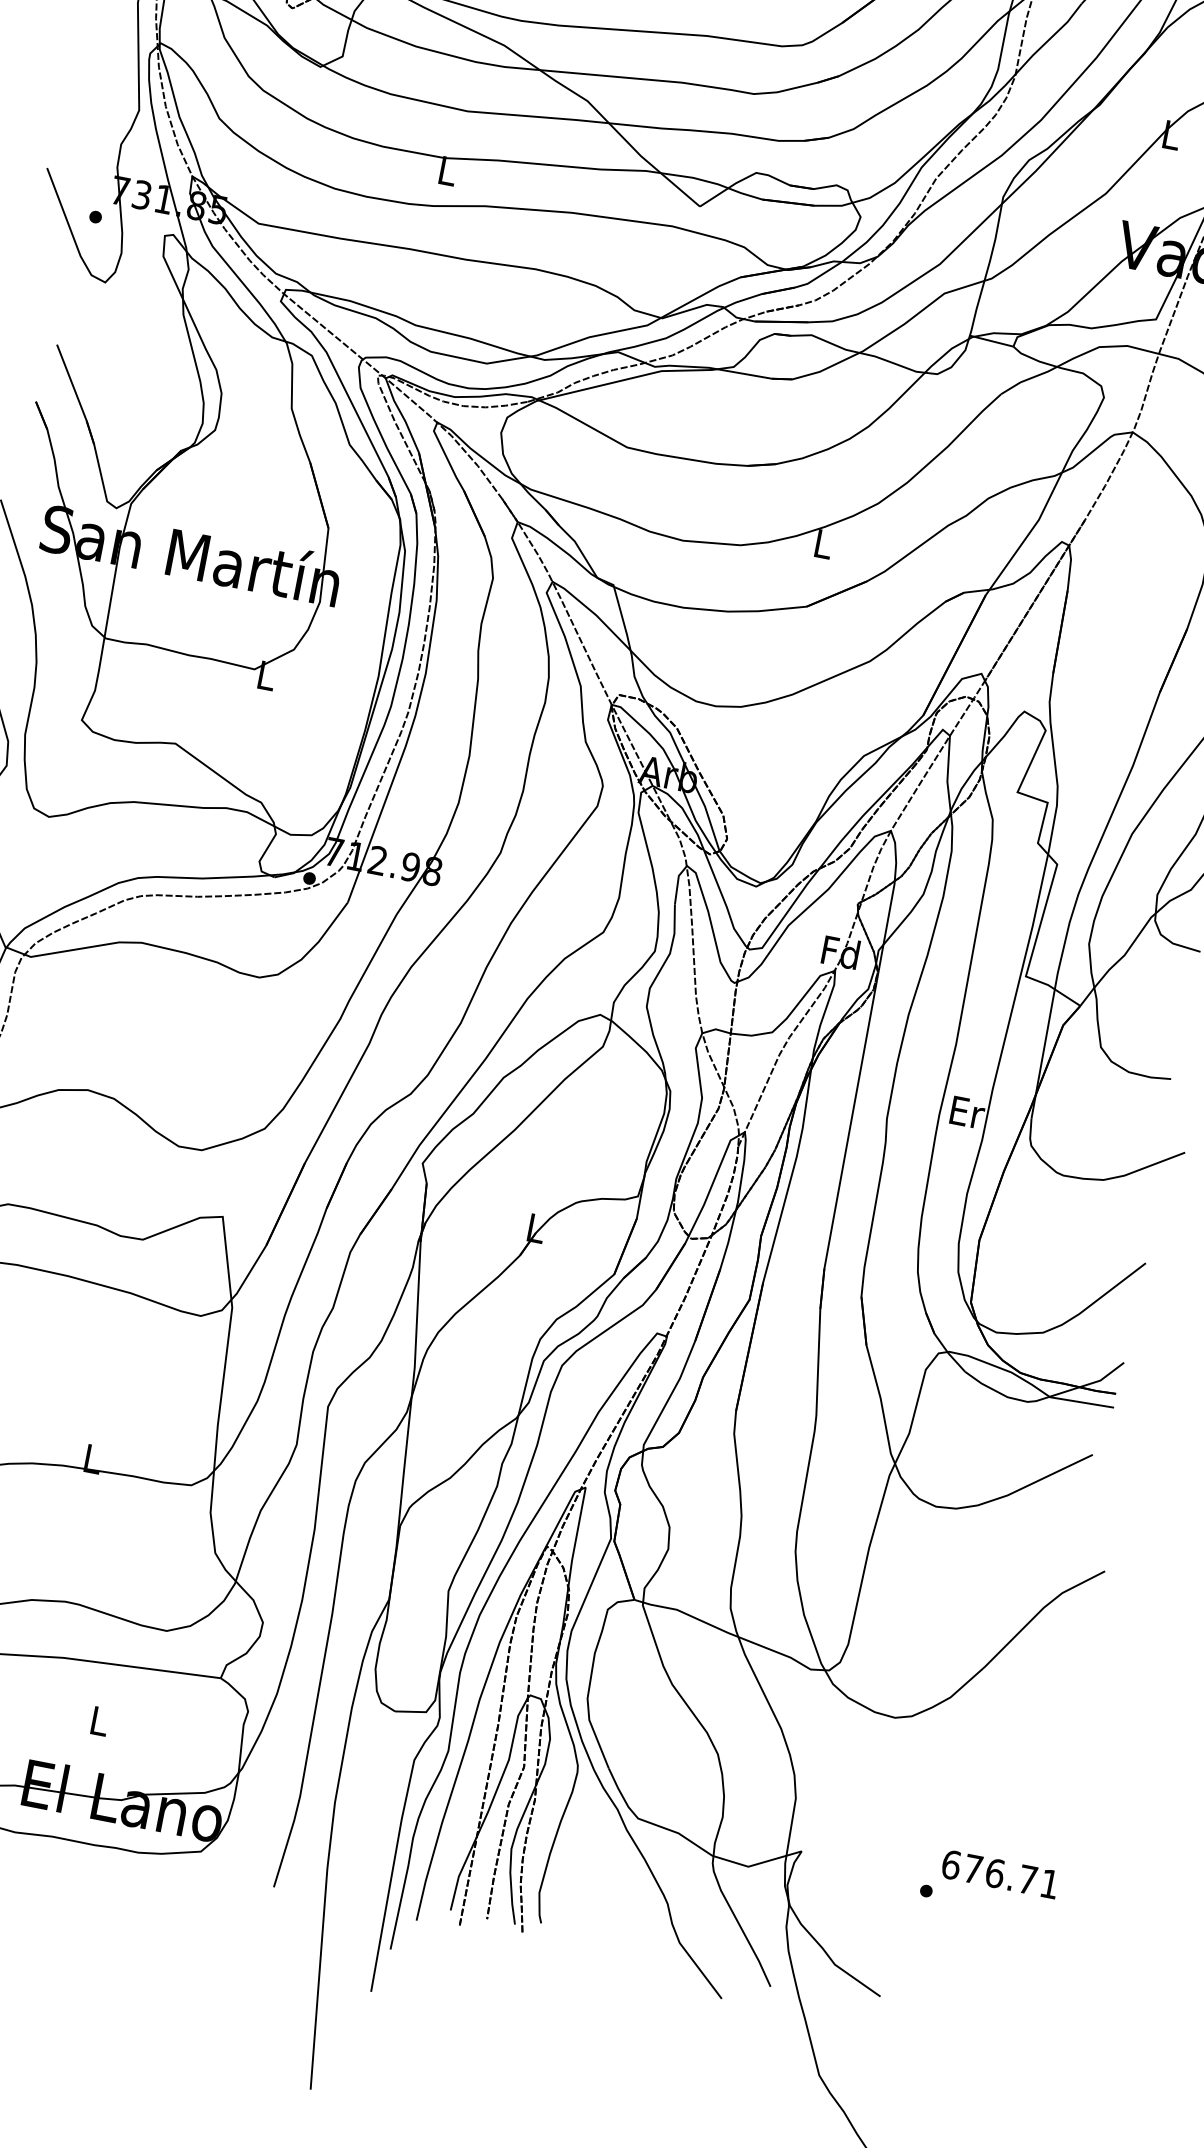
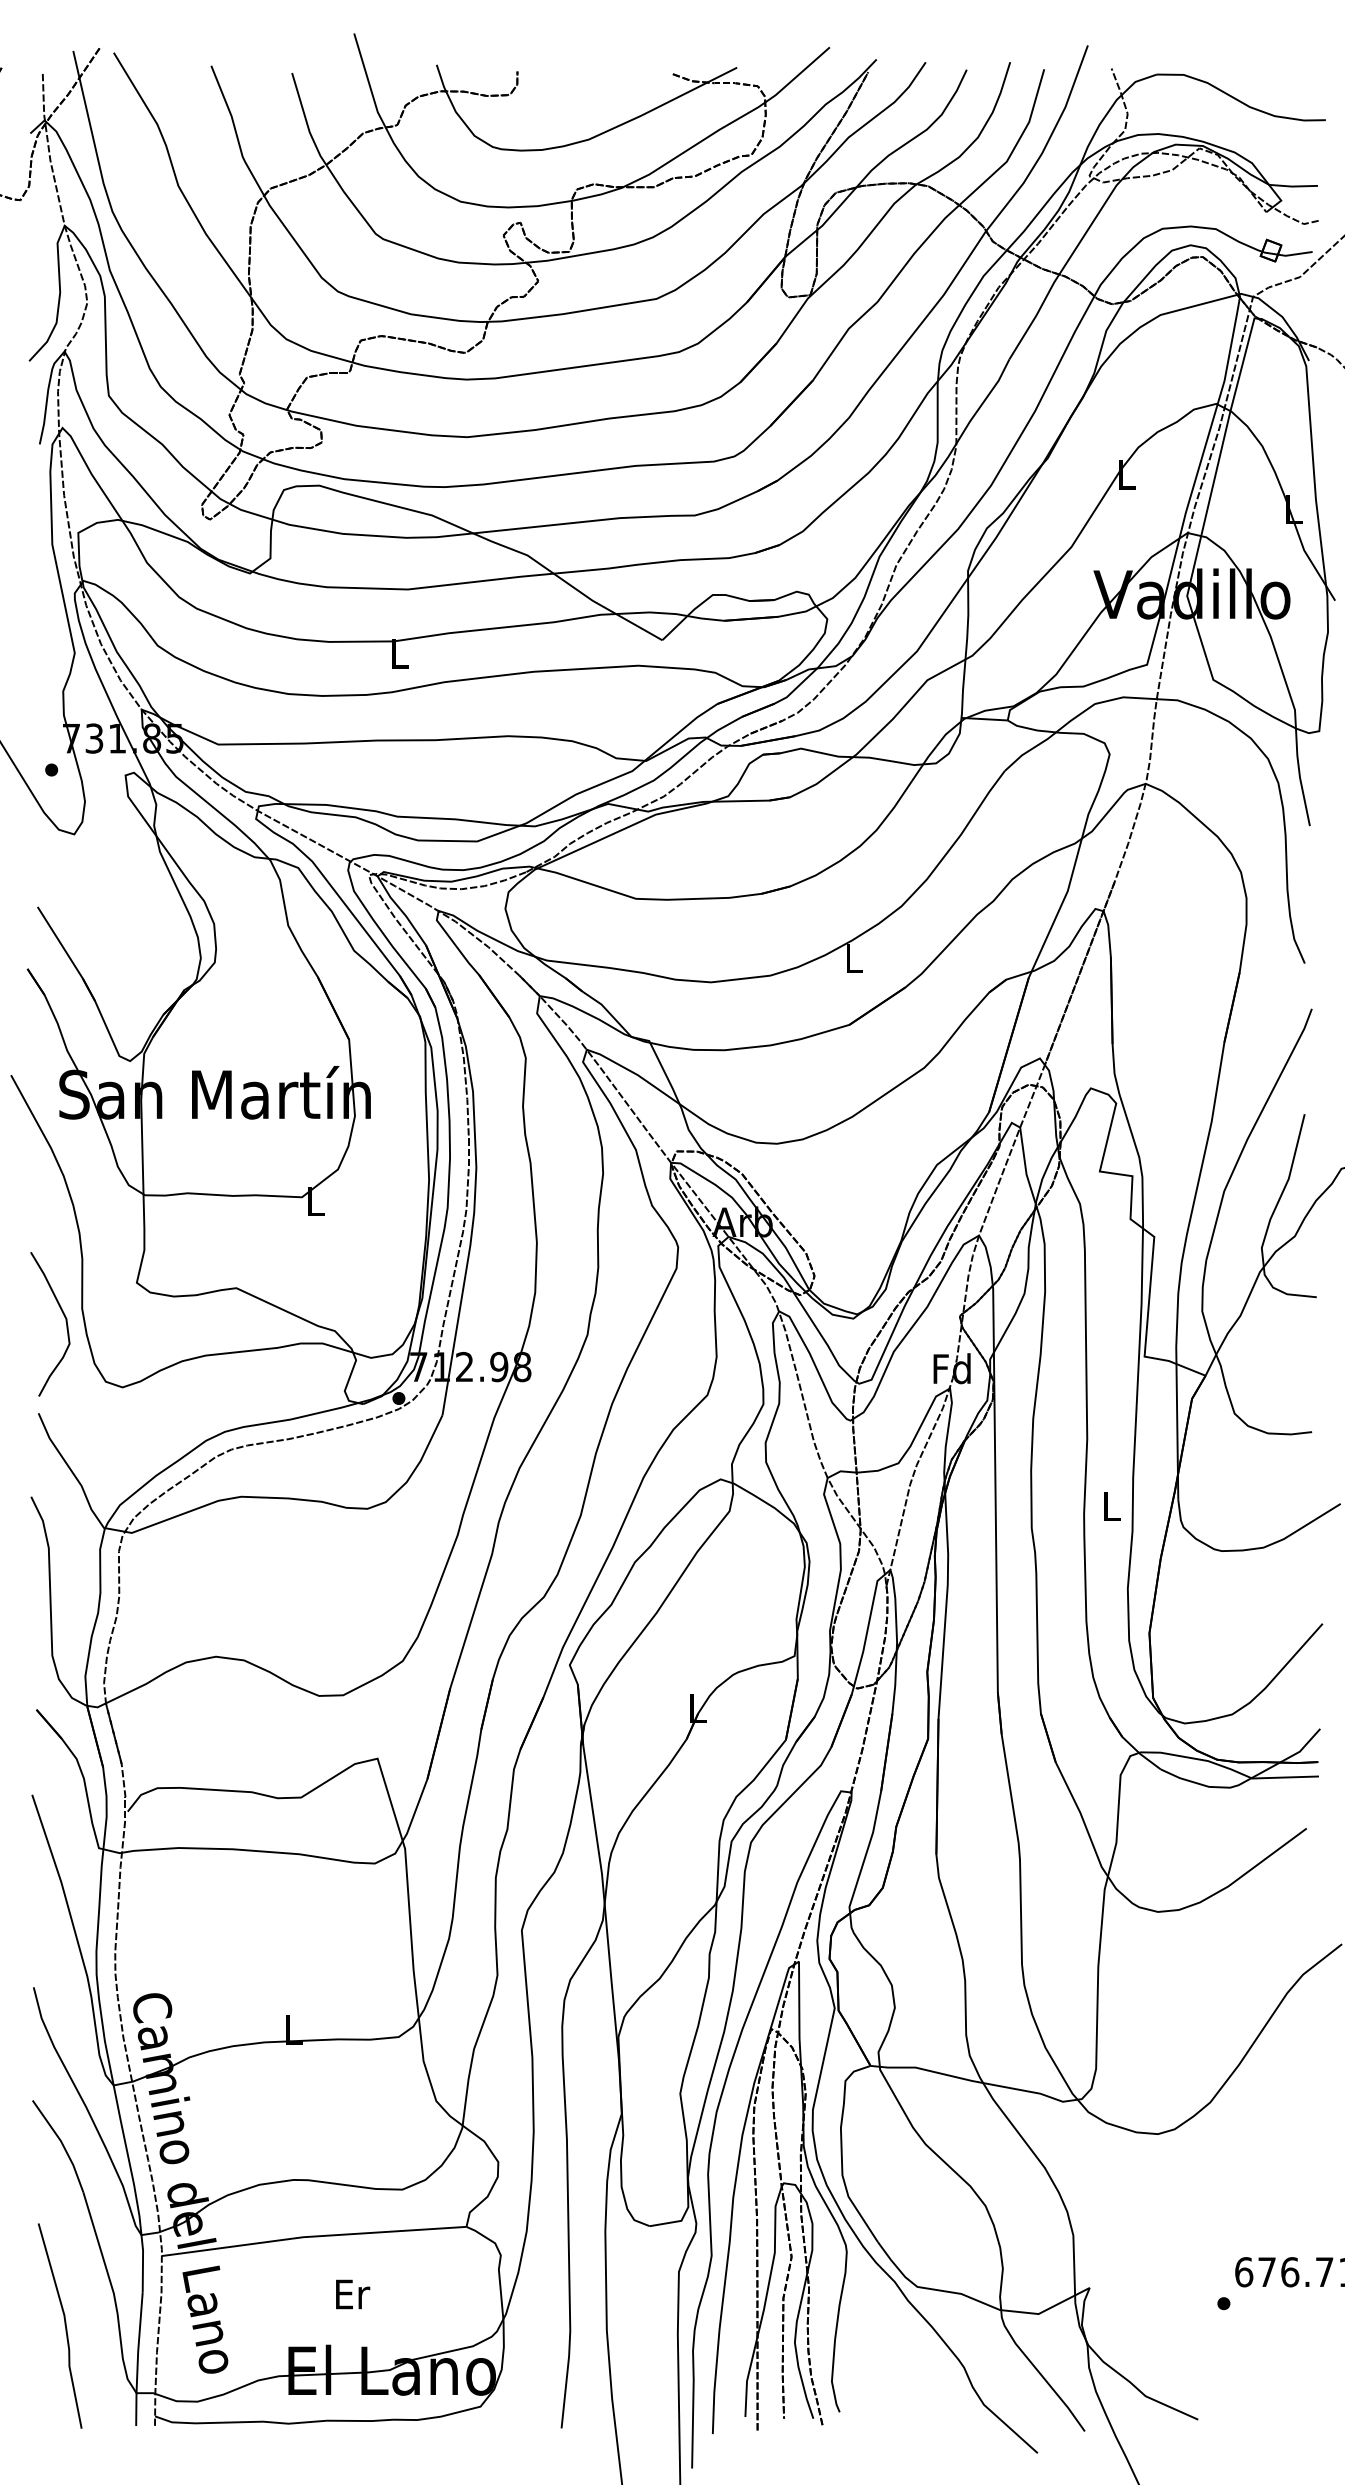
text: (967, 1112) -> (1112, 1505), Er -> L
text: (100, 1721) -> (353, 2294), L -> Er

